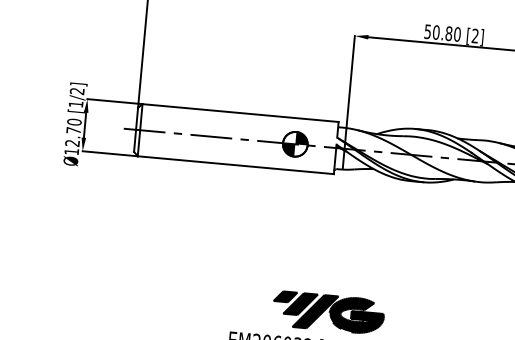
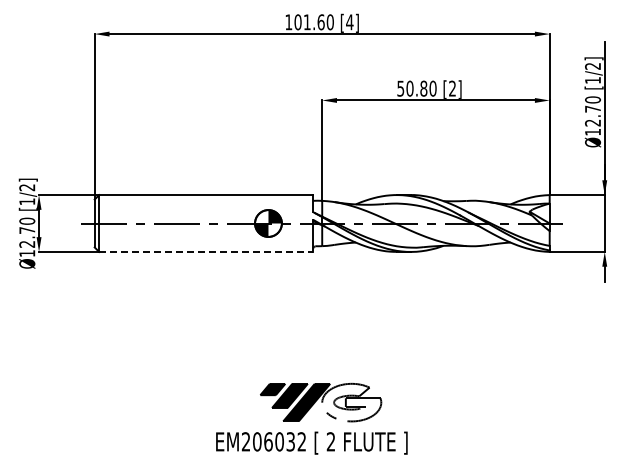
line: (236, 164) -> (206, 251), solid -> dashed
fill: (356, 315) -> (351, 402), removed

